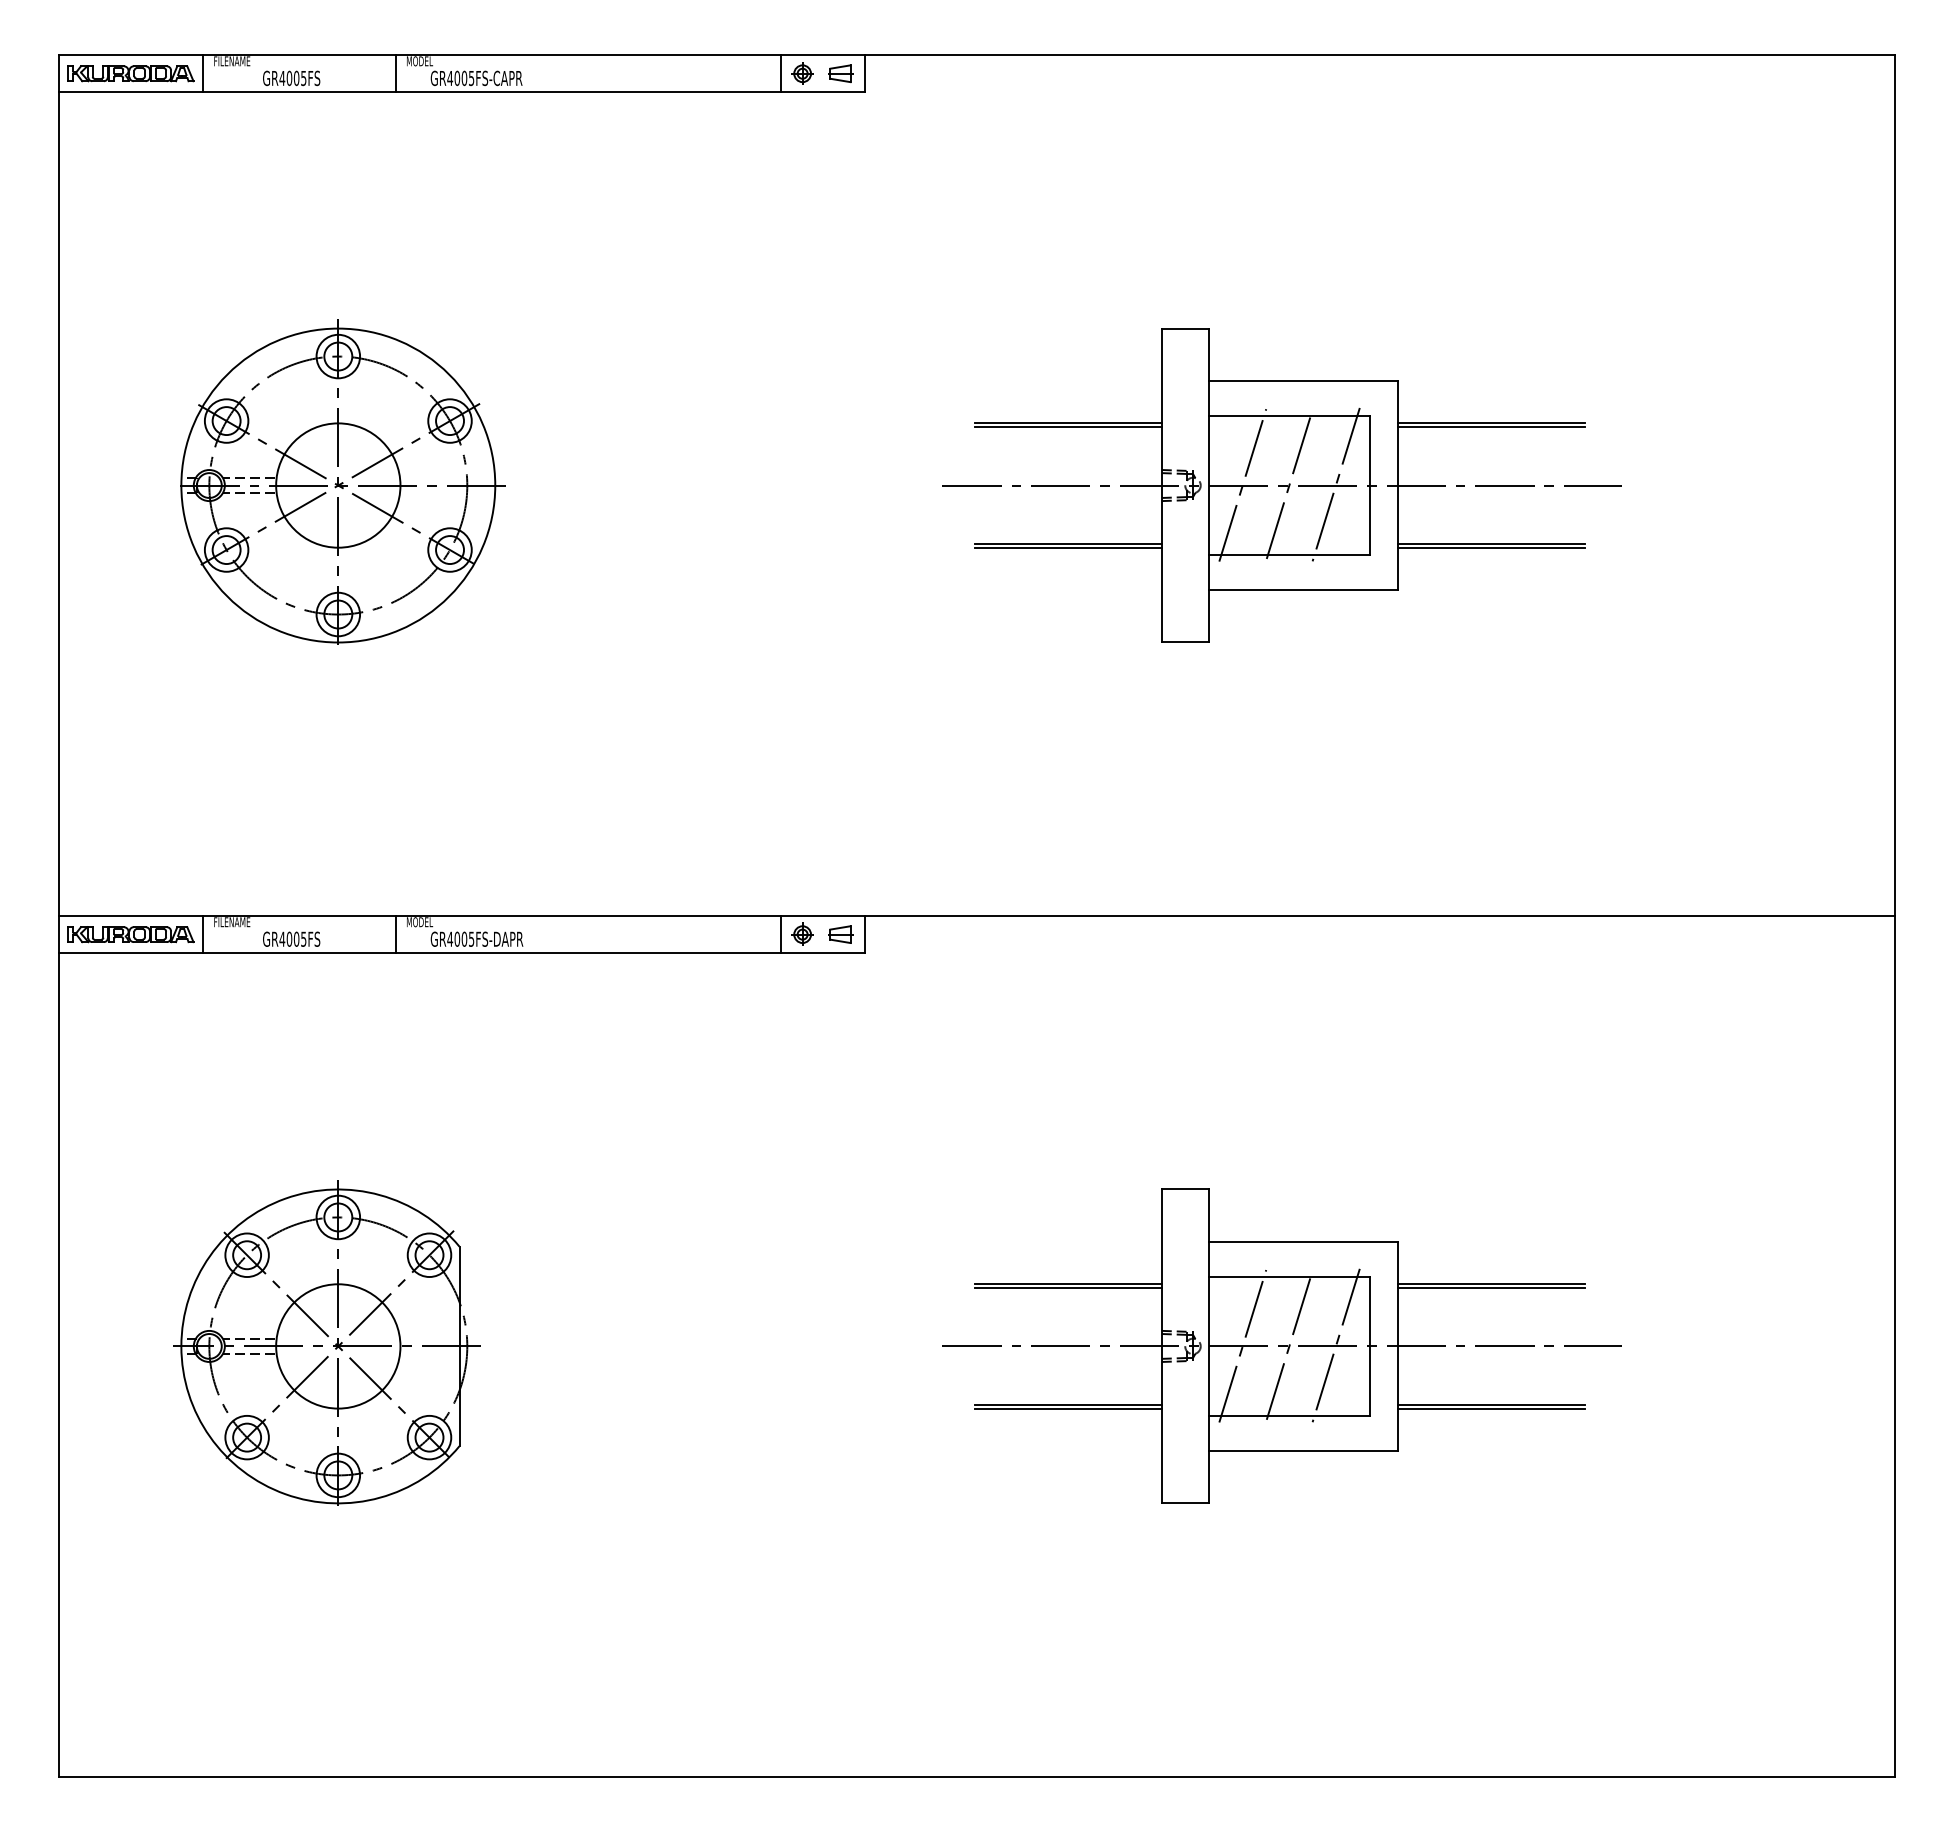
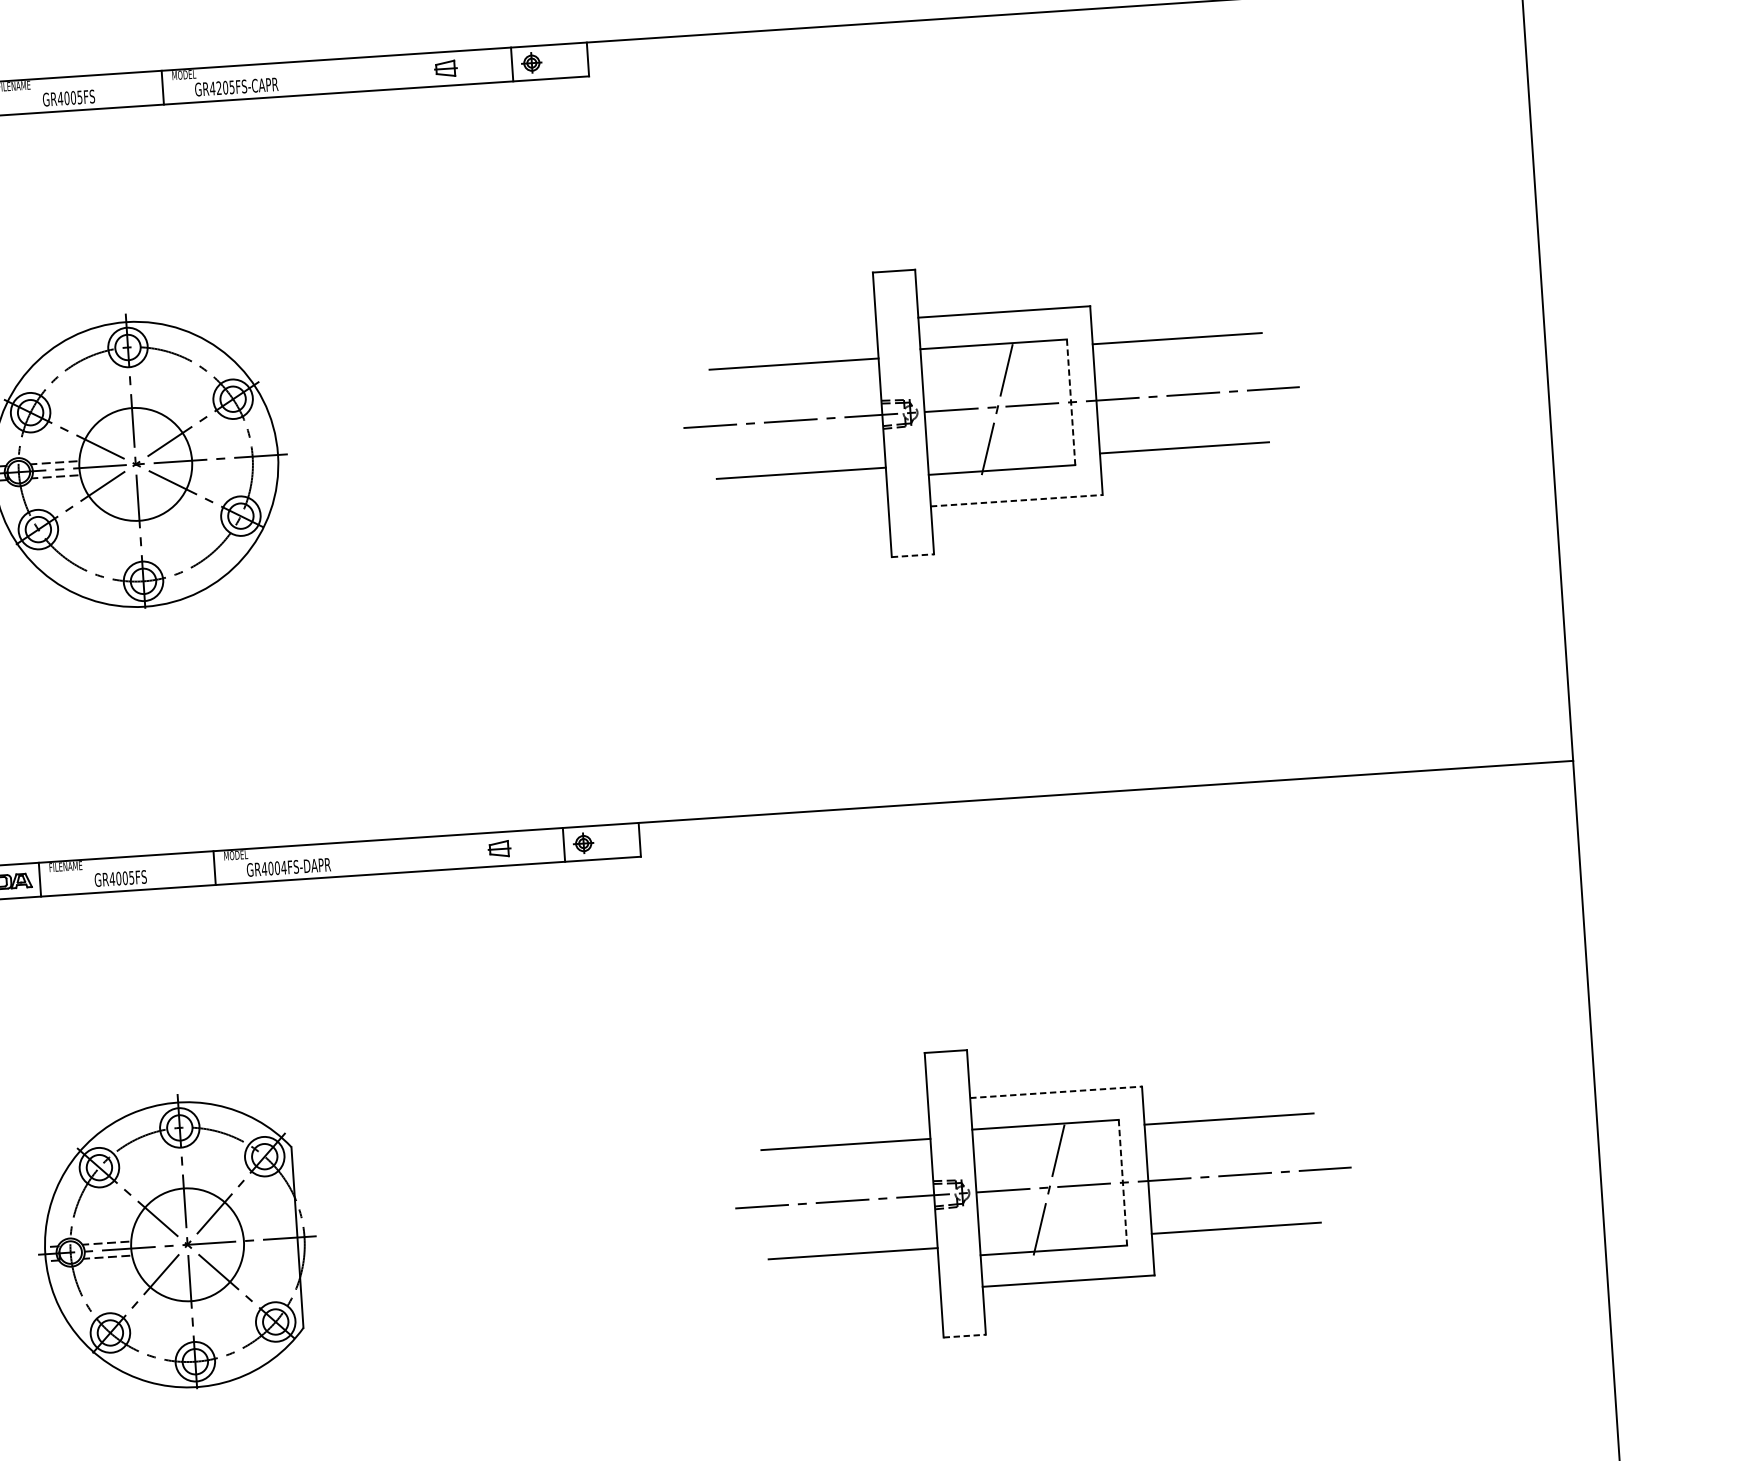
part: (840, 73) -> (445, 68), moved
text: (457, 78) -> (219, 88), GR4005FS-CAPR -> GR4205FS-CAPR
line: (1068, 427) -> (794, 367), removed
line: (1491, 427) -> (1177, 342), removed
line: (1335, 484) -> (1039, 403), removed
line: (1242, 485) -> (955, 409), removed
line: (1370, 486) -> (1071, 403), solid -> dashed
line: (1068, 547) -> (801, 476), removed
line: (1491, 547) -> (1184, 451), removed
line: (1303, 589) -> (1016, 500), solid -> dashed
line: (1185, 642) -> (913, 555), solid -> dashed
part: (840, 934) -> (499, 849), moved
text: (471, 938) -> (283, 867), GR4005FS-DAPR -> GR4004FS-DAPR
line: (1303, 1242) -> (1056, 1092), solid -> dashed
line: (1068, 1288) -> (846, 1148), removed
line: (1491, 1288) -> (1229, 1122), removed
line: (1335, 1345) -> (1091, 1183), removed
line: (1242, 1346) -> (1007, 1190), removed
line: (1370, 1346) -> (1123, 1182), solid -> dashed
line: (1068, 1408) -> (853, 1257), removed
line: (1491, 1408) -> (1236, 1231), removed
line: (1185, 1503) -> (965, 1336), solid -> dashed

